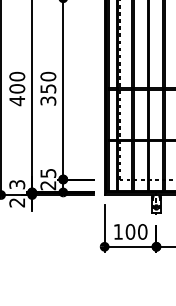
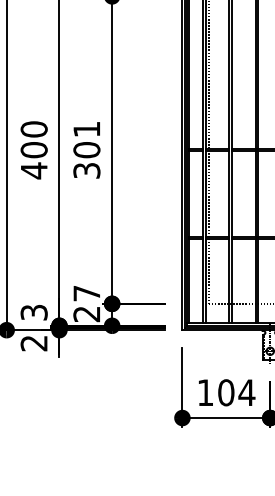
text: (48, 82) -> (87, 139), 350 -> 301
text: (48, 173) -> (87, 293), 25 -> 27
text: (142, 231) -> (246, 392), 100 -> 104

